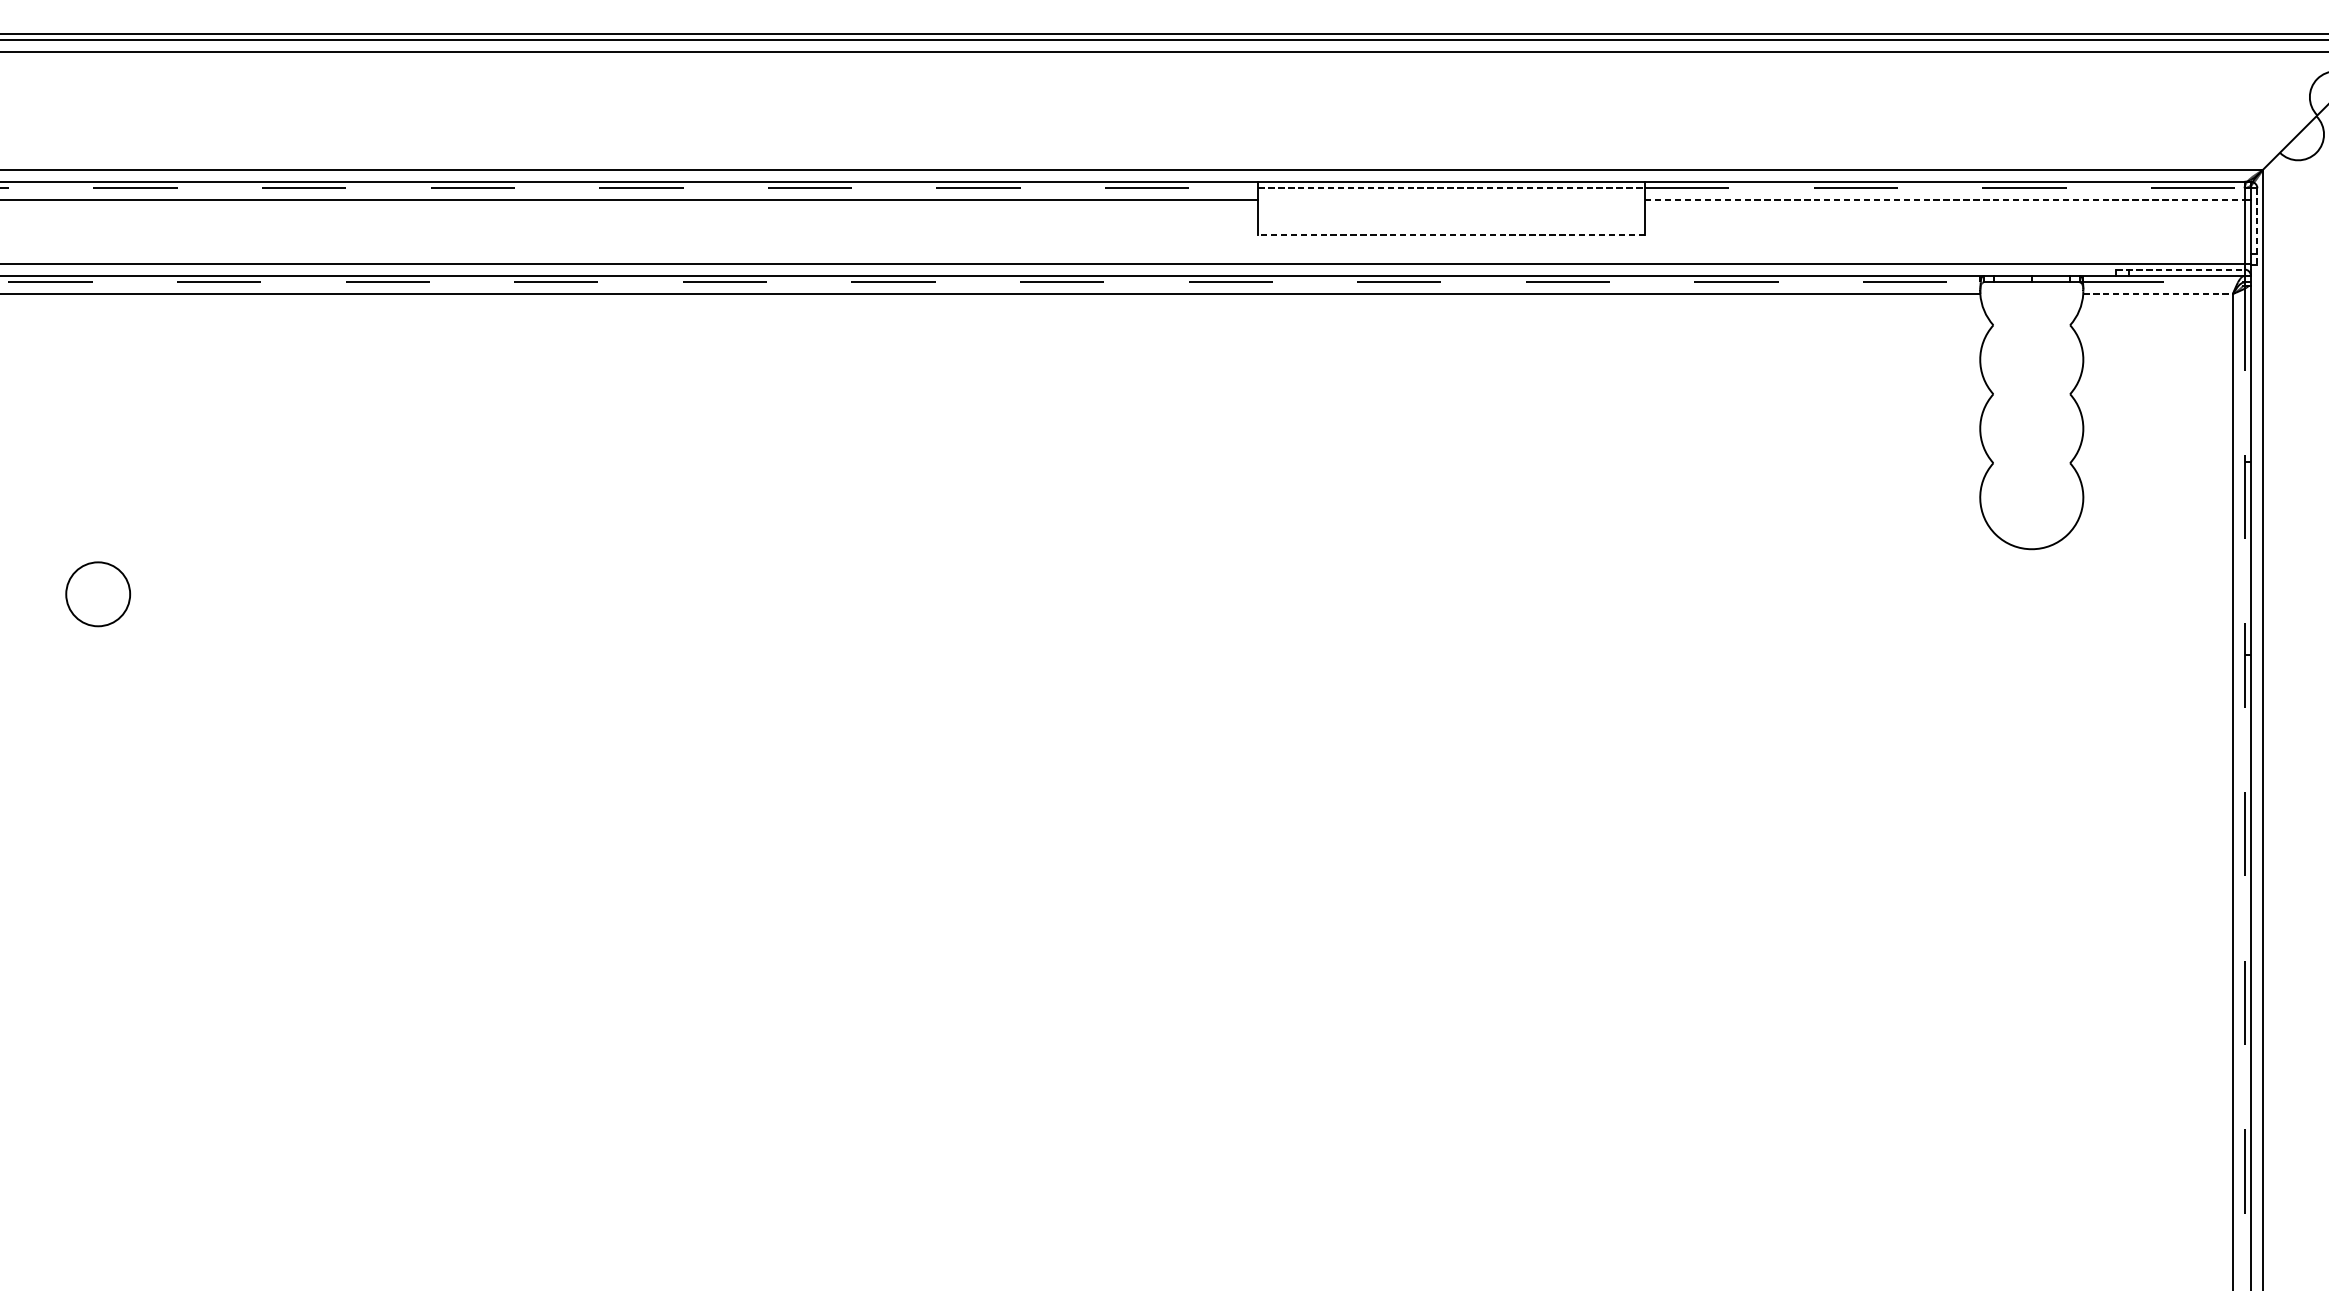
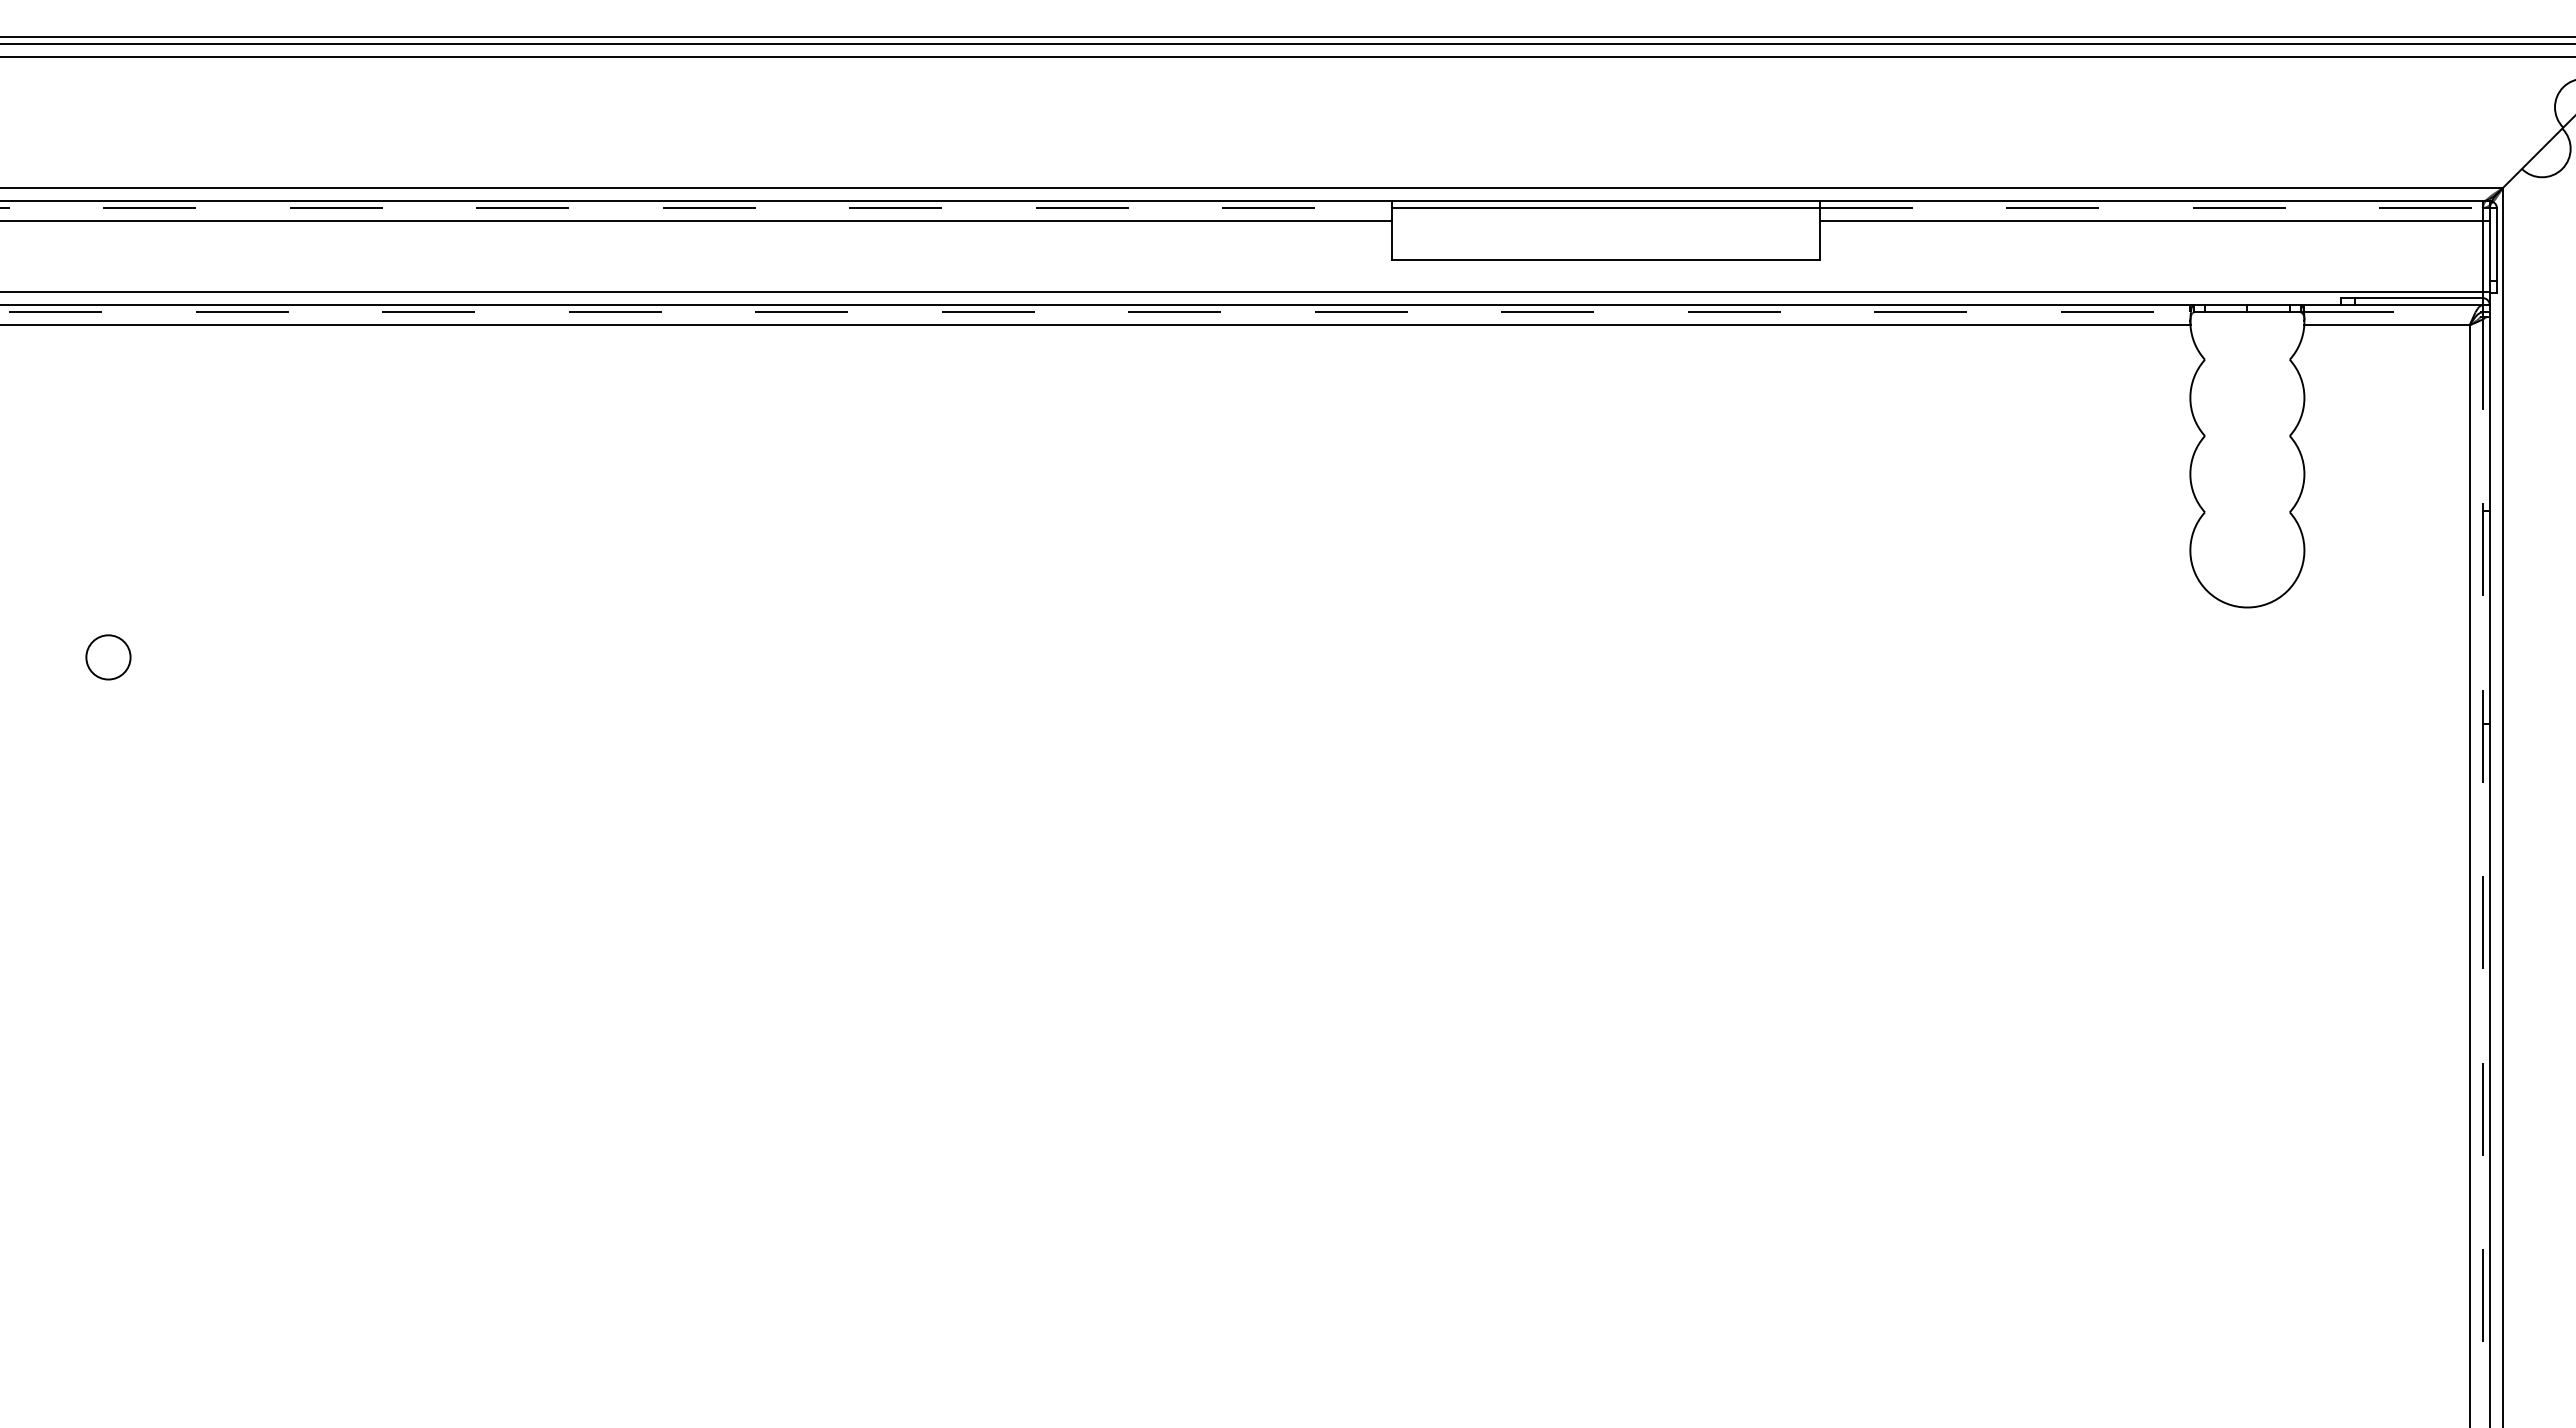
line: (1451, 188) -> (1605, 208), dashed -> solid
line: (1945, 200) -> (2151, 221), dashed -> solid
line: (2256, 227) -> (2496, 251), dashed -> solid
line: (1451, 234) -> (1605, 259), dashed -> solid
line: (2180, 269) -> (2411, 298), dashed -> solid
line: (2158, 294) -> (2387, 325), dashed -> solid
circle: (98, 594) -> (108, 657), size x0.62

